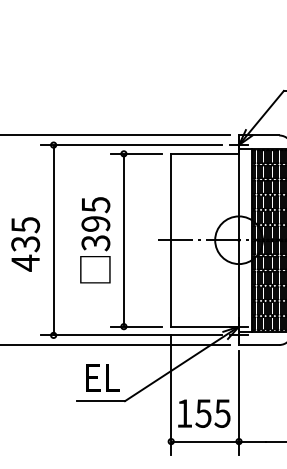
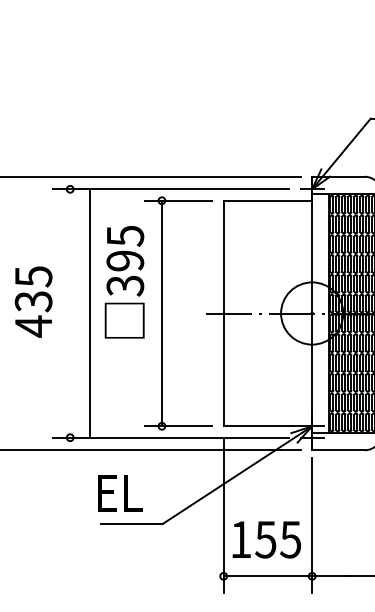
line: (53, 239) -> (89, 312), moved
text: (95, 240) -> (124, 282), moved
text: (25, 244) -> (33, 302), moved
text: (102, 377) -> (119, 492), moved

